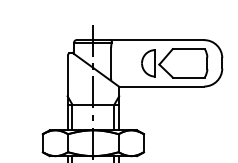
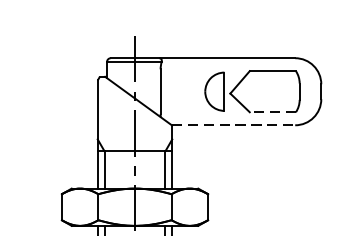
line: (188, 77) -> (272, 112), solid -> dashed
line: (161, 86) -> (233, 125), solid -> dashed

